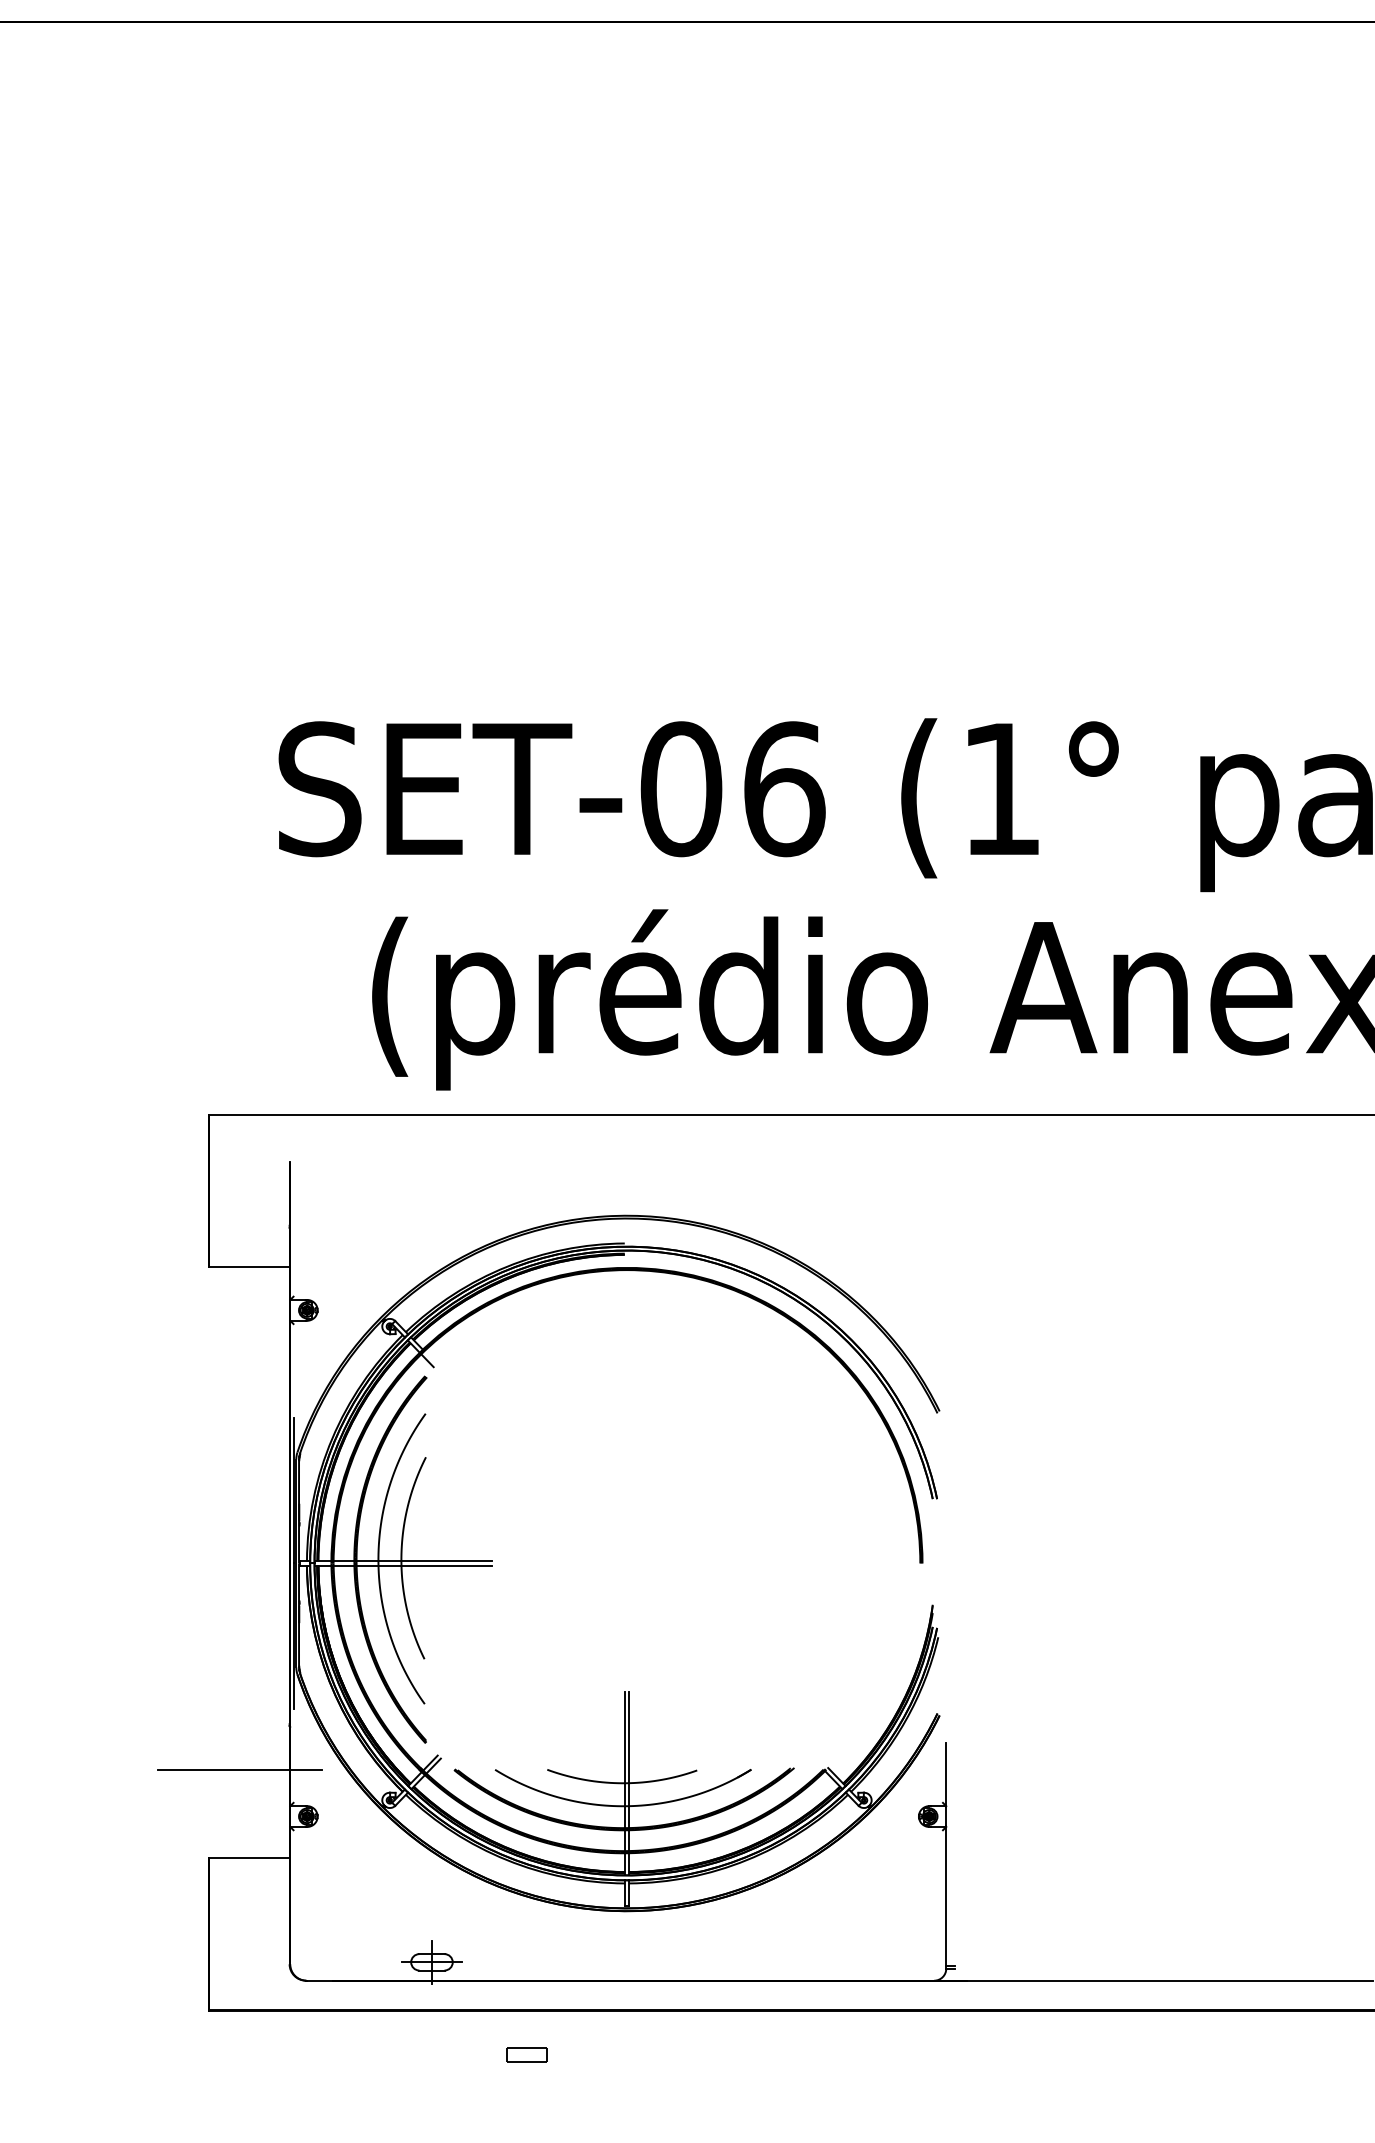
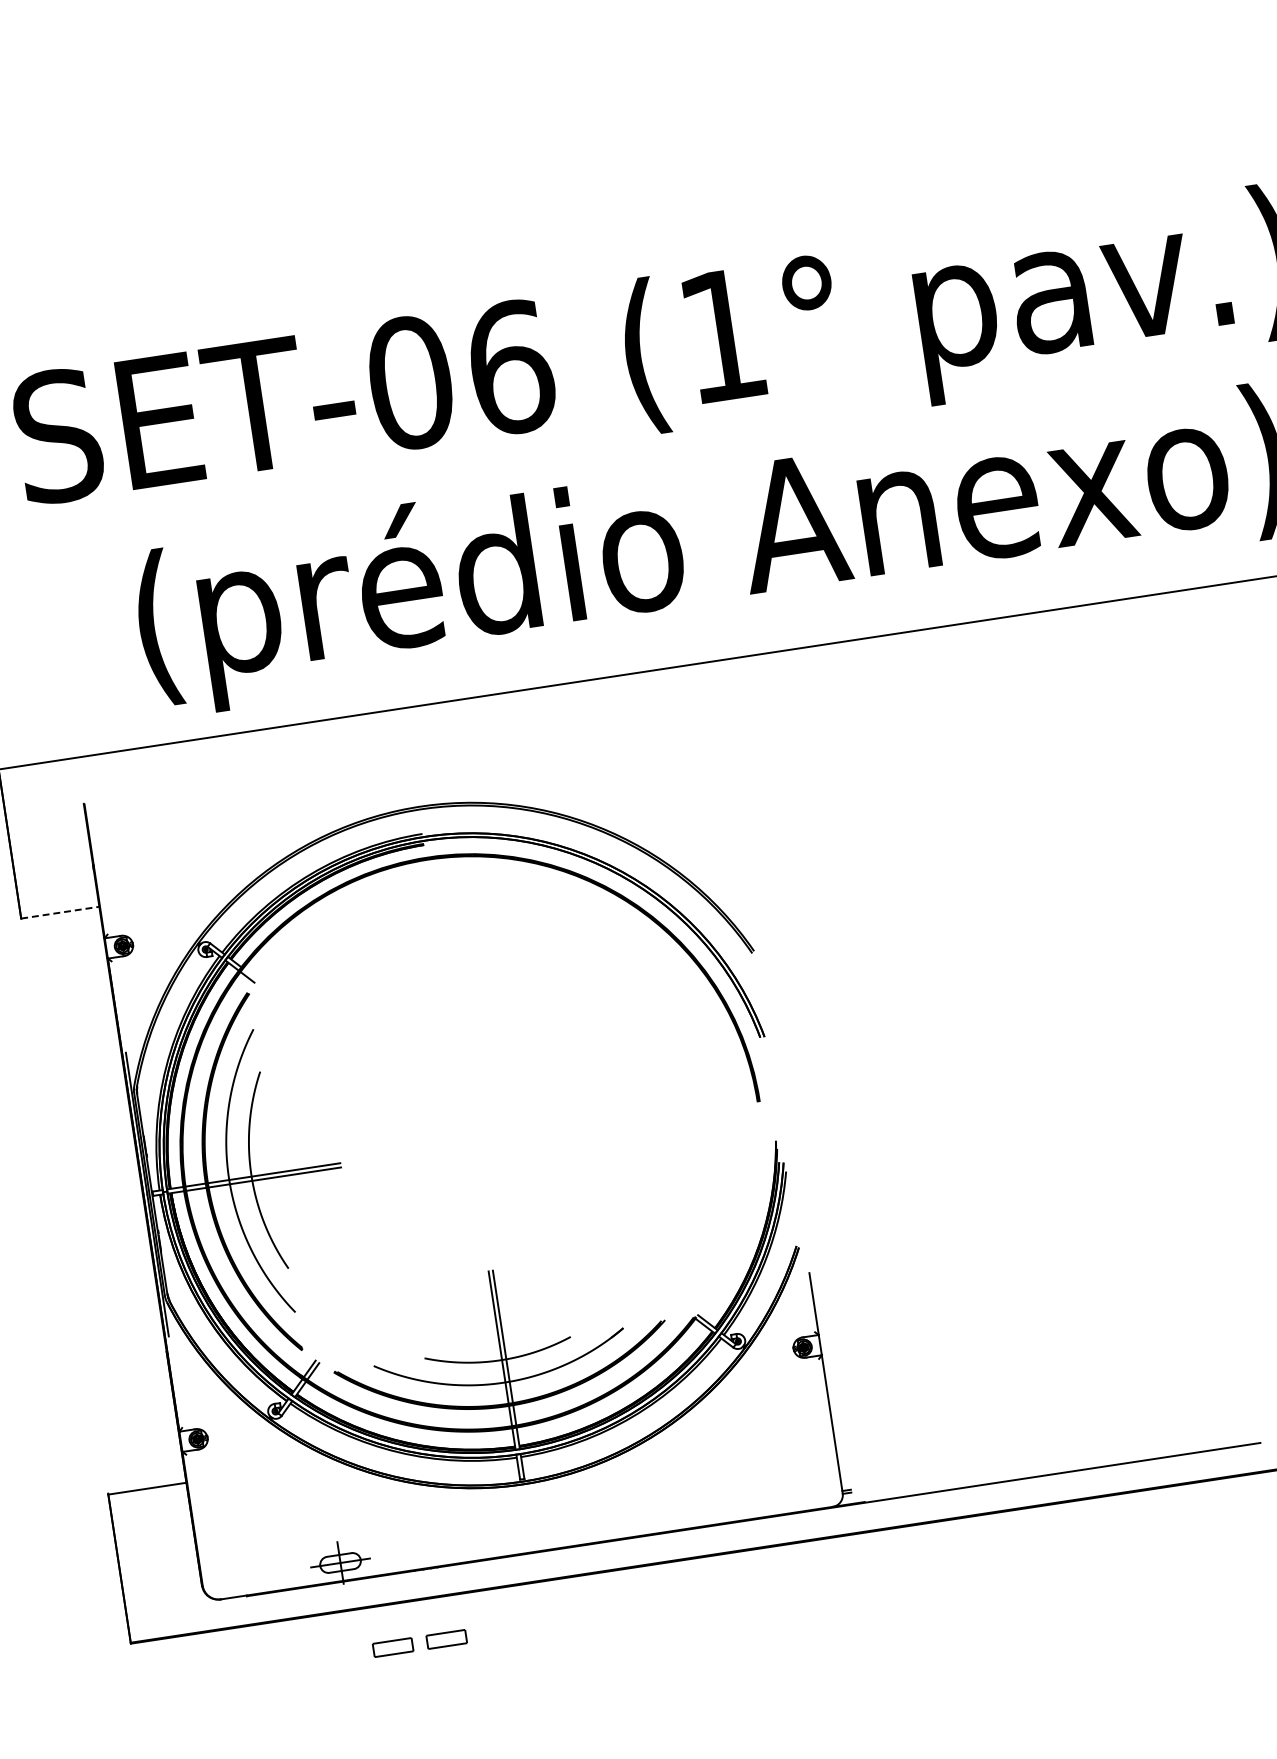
line: (250, 1267) -> (61, 912), solid -> dashed
line: (240, 1770) -> (125, 1404), removed
part: (471, 2054) -> (392, 1647), added

